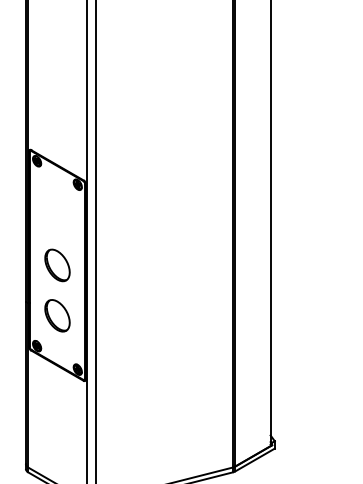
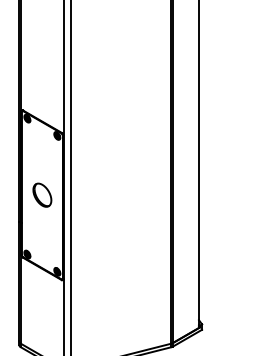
part: (57, 314) -> (42, 231), removed

